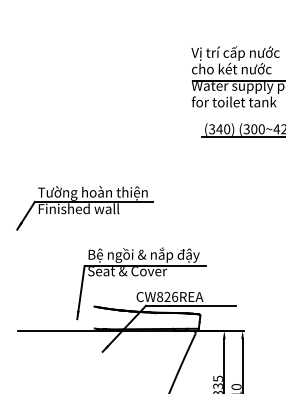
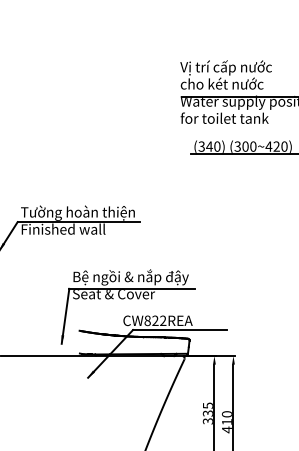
text: (175, 296) -> (163, 320), CW826REA -> CW822REA

